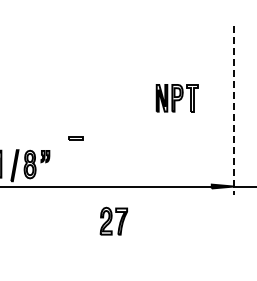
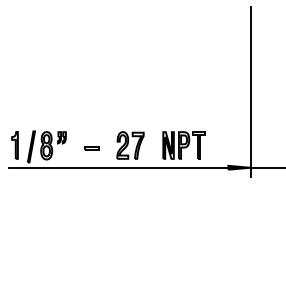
part: (176, 98) -> (183, 145), moved
line: (233, 110) -> (250, 91), dashed -> solid
part: (74, 138) -> (91, 148), moved
part: (113, 221) -> (130, 145), moved

